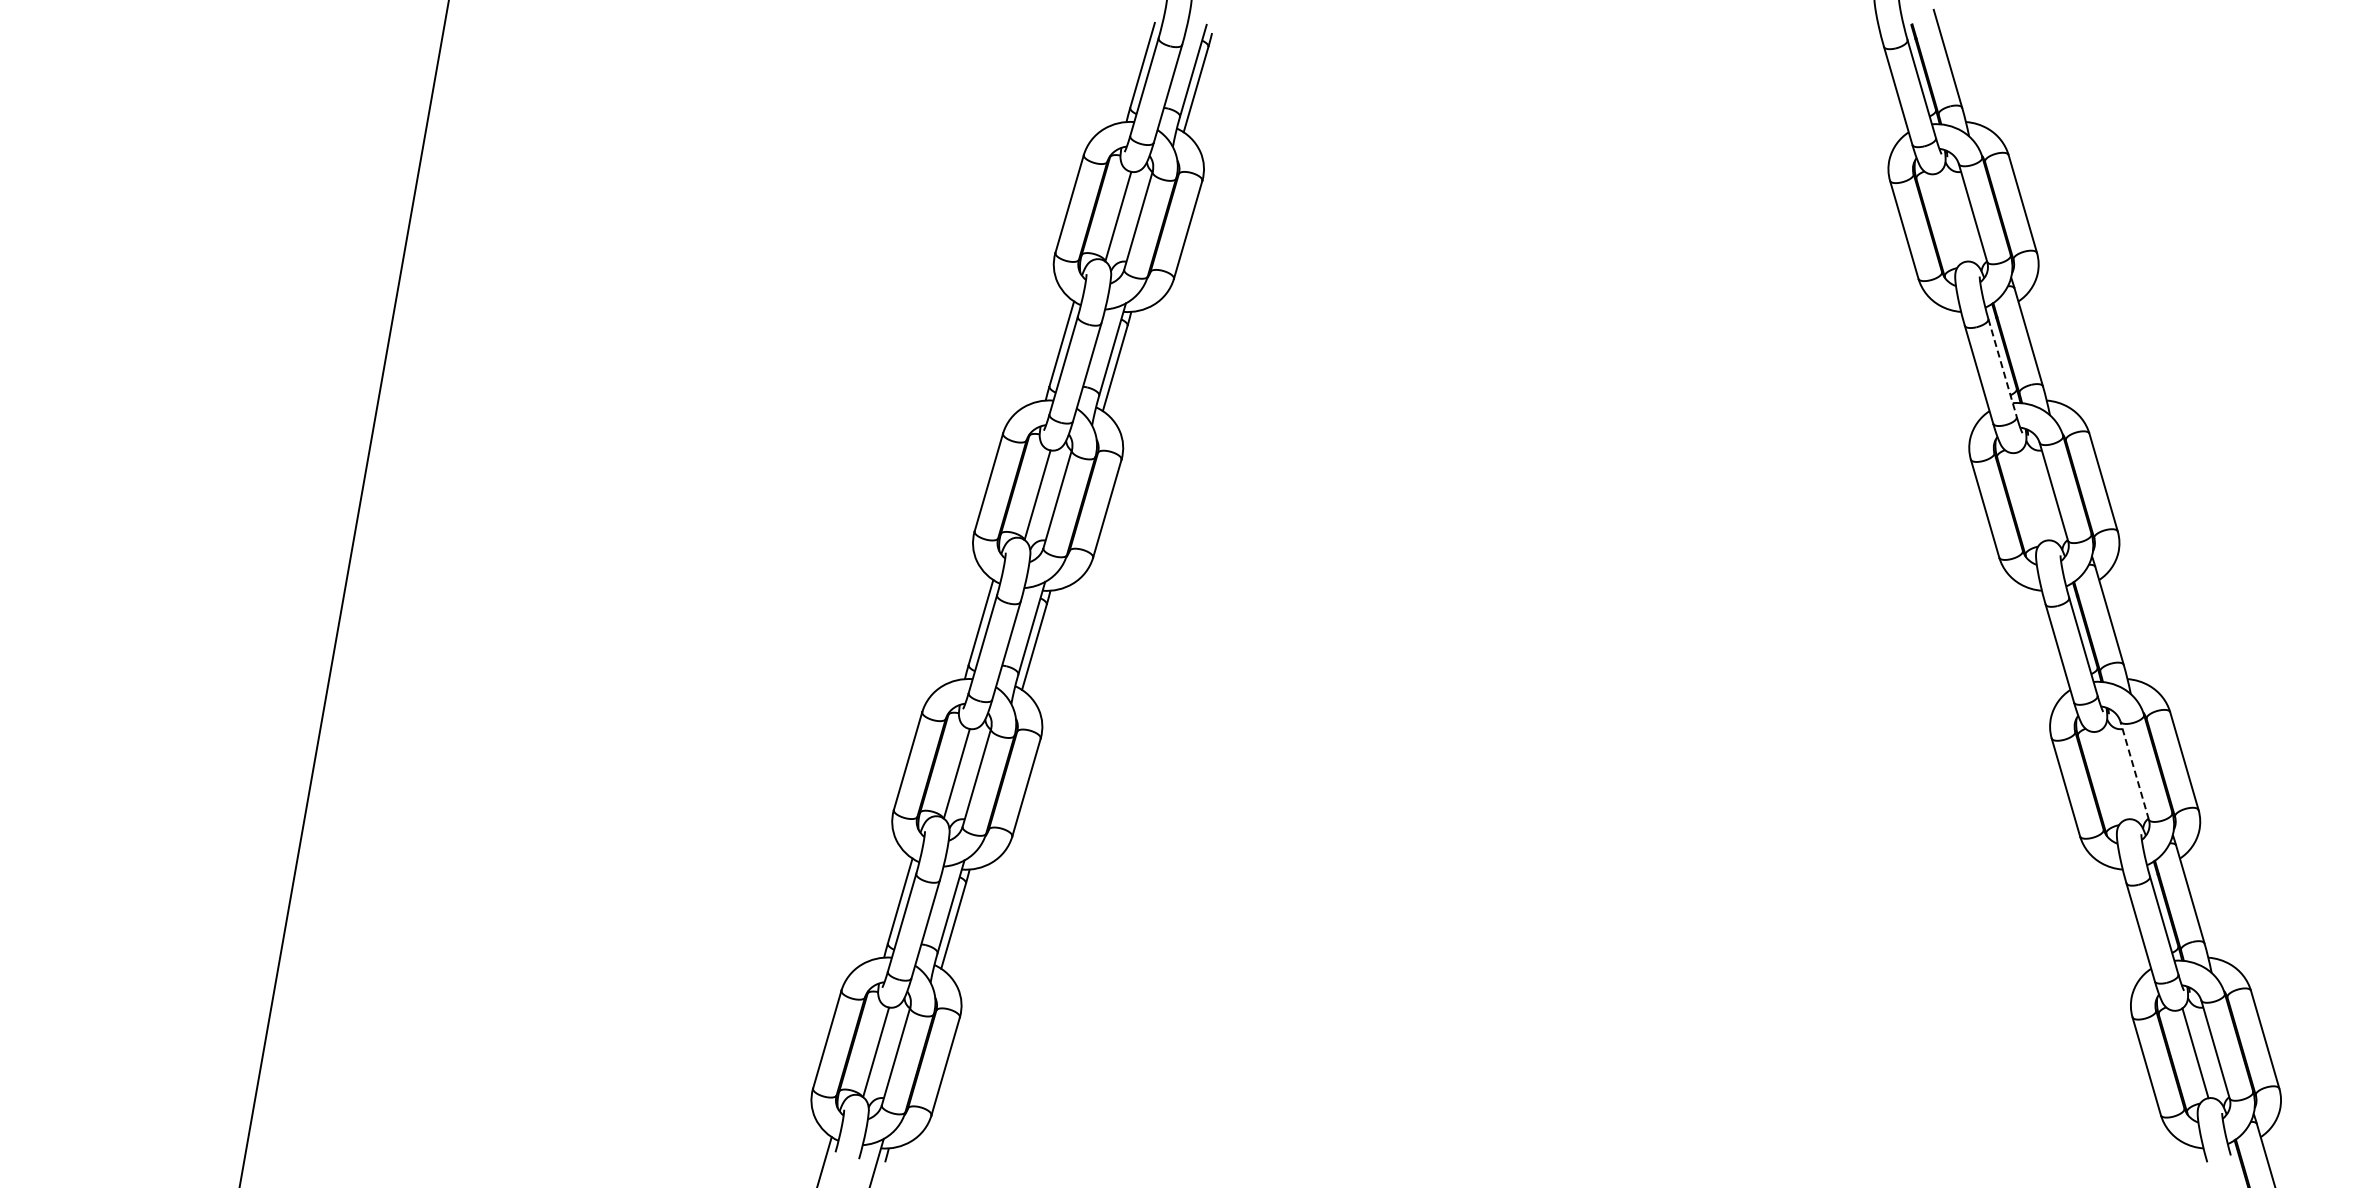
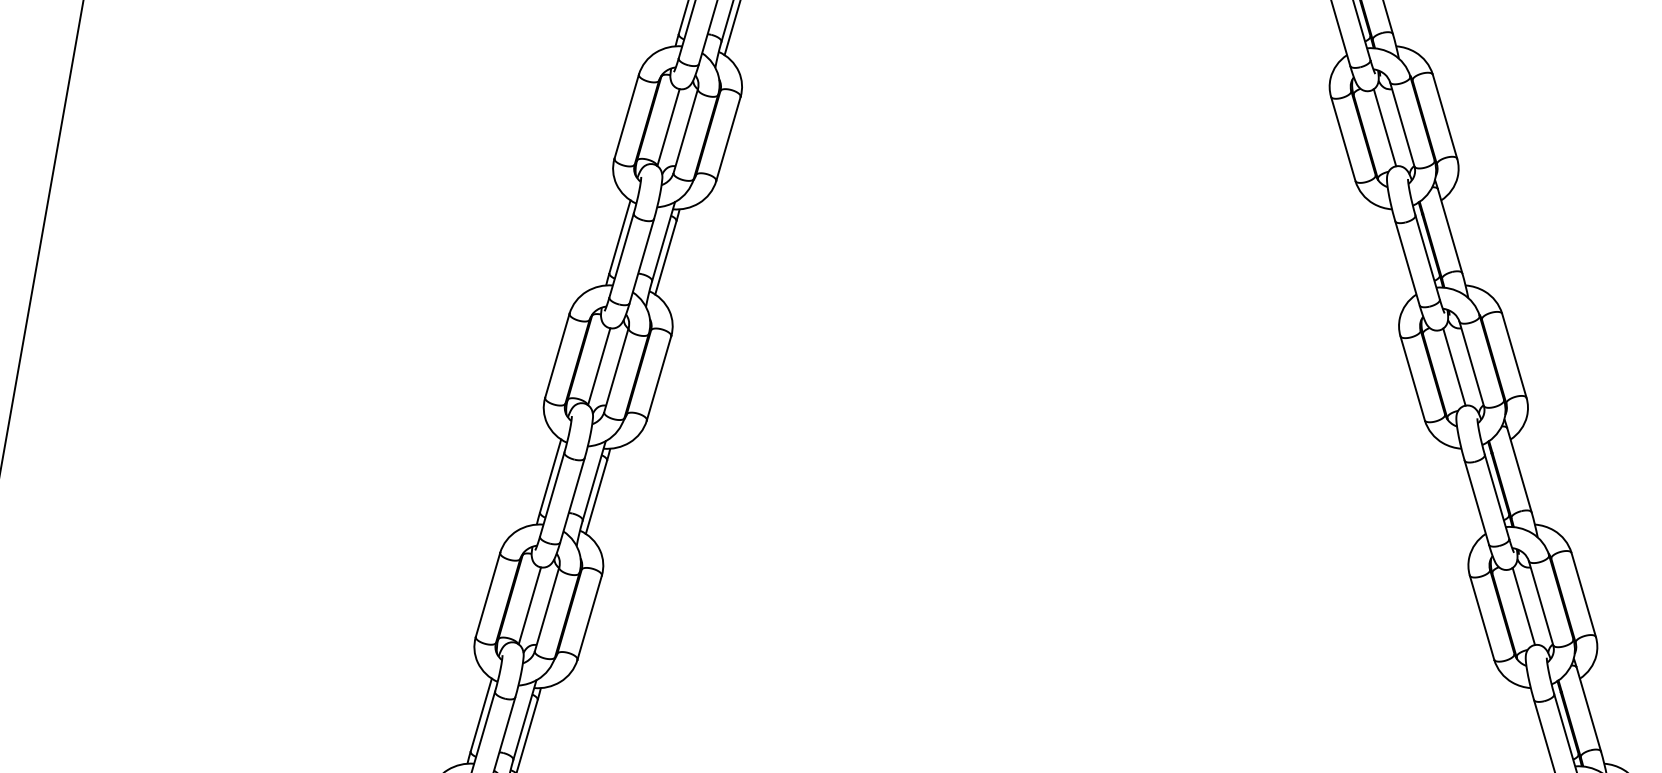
line: (1952, 216) -> (1384, 127), added
line: (2002, 368) -> (1427, 257), dashed -> solid
line: (2033, 495) -> (1454, 366), added
line: (2134, 770) -> (1540, 603), dashed -> solid
line: (2114, 774) -> (1523, 606), added

